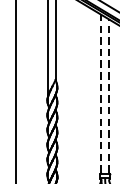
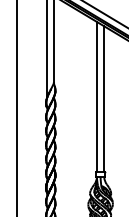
line: (100, 93) -> (96, 96), dashed -> solid
line: (109, 95) -> (104, 98), dashed -> solid

